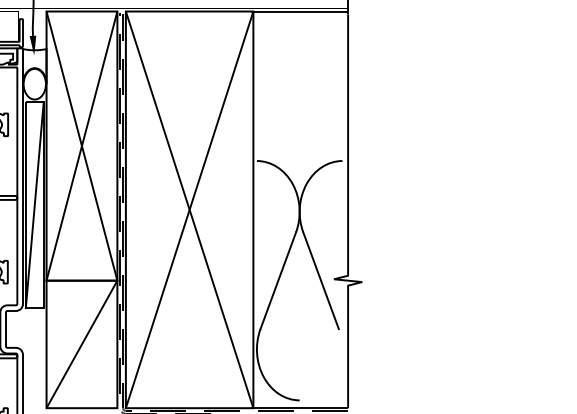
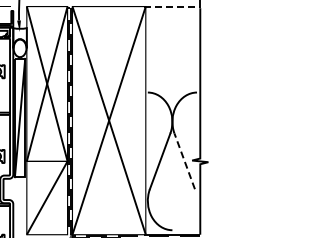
line: (299, 11) -> (172, 6), solid -> dashed
line: (320, 280) -> (184, 161), solid -> dashed

